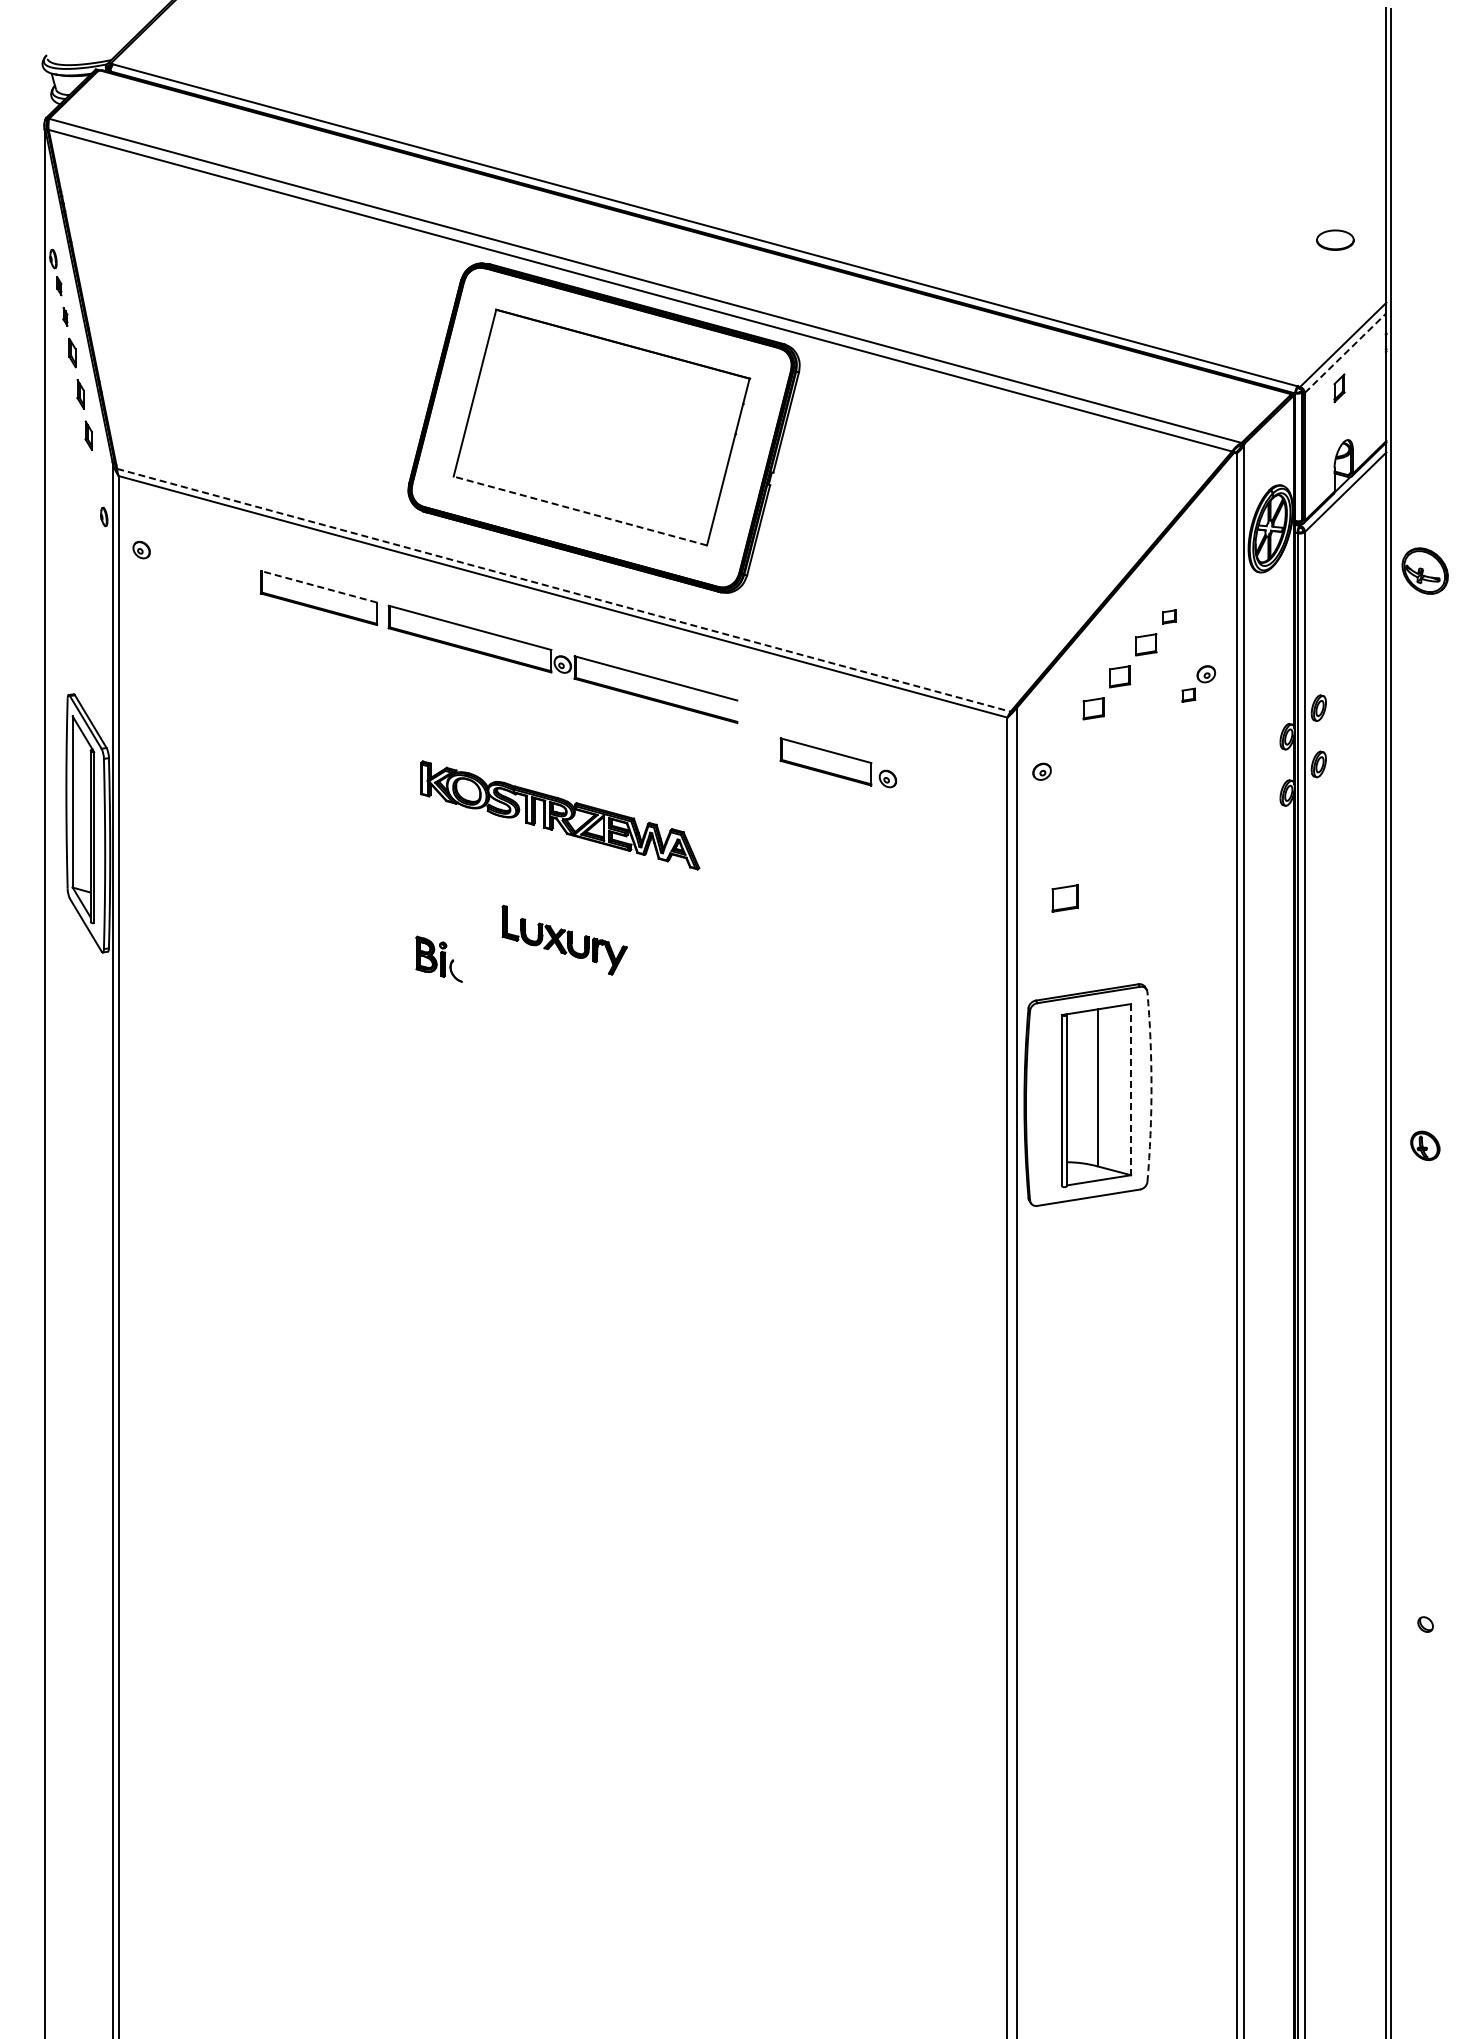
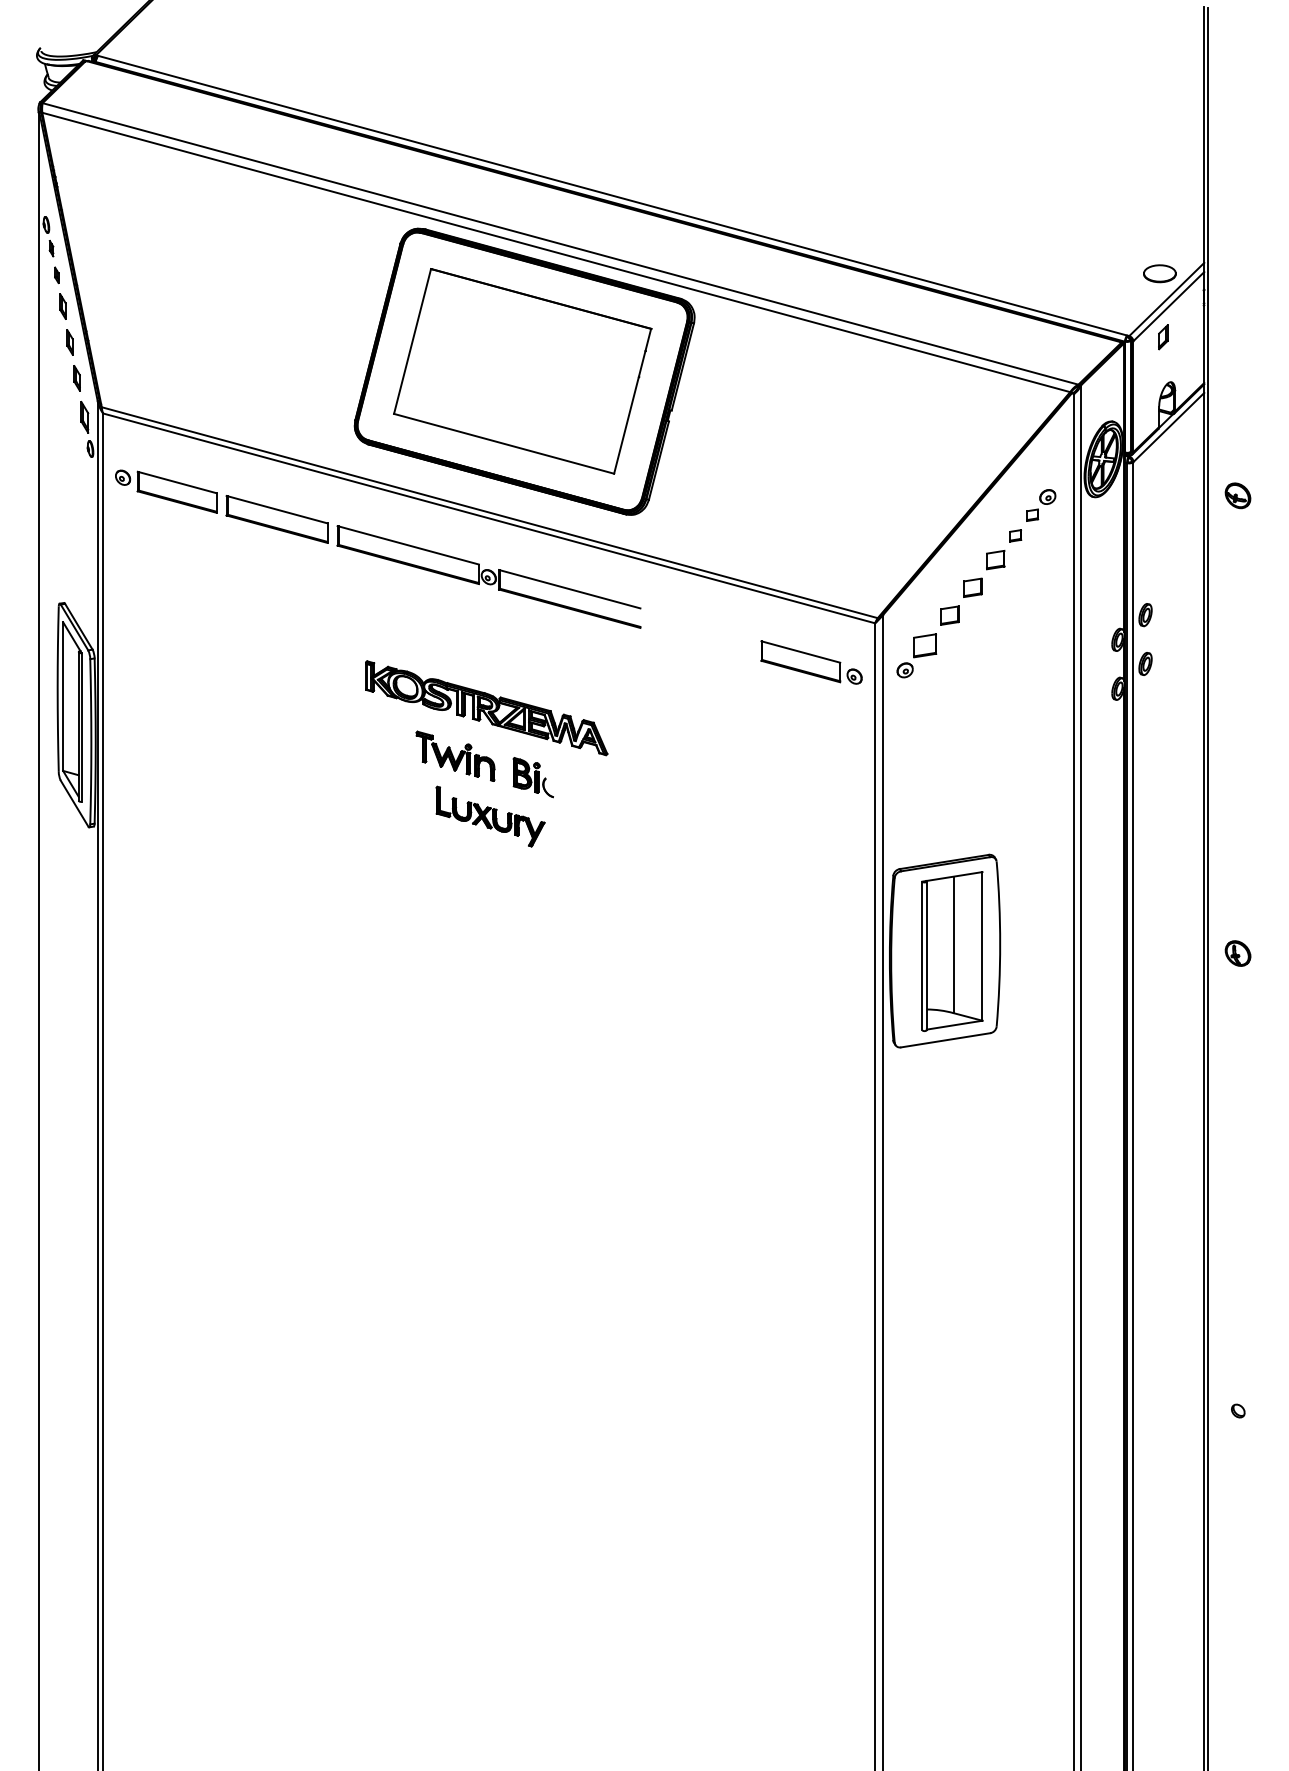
part: (1335, 239) -> (1160, 273), moved
line: (1346, 352) -> (1169, 306), dashed -> solid
part: (97, 480) -> (84, 417), added
line: (579, 510) -> (503, 443), dashed -> solid
part: (203, 566) -> (176, 492), added
part: (1425, 570) -> (1238, 495), size x0.62
line: (318, 586) -> (276, 509), dashed -> solid
line: (563, 590) -> (489, 512), dashed -> solid
part: (1198, 683) -> (1041, 505), moved
part: (838, 762) -> (811, 662), moved
part: (524, 870) -> (455, 756), added
part: (1064, 898) -> (924, 645), moved
part: (438, 958) -> (532, 776), moved
arc: (1151, 1087) -> (1000, 944), dashed -> solid
line: (1131, 1089) -> (982, 946), dashed -> solid
part: (1425, 1145) -> (1238, 953), moved

